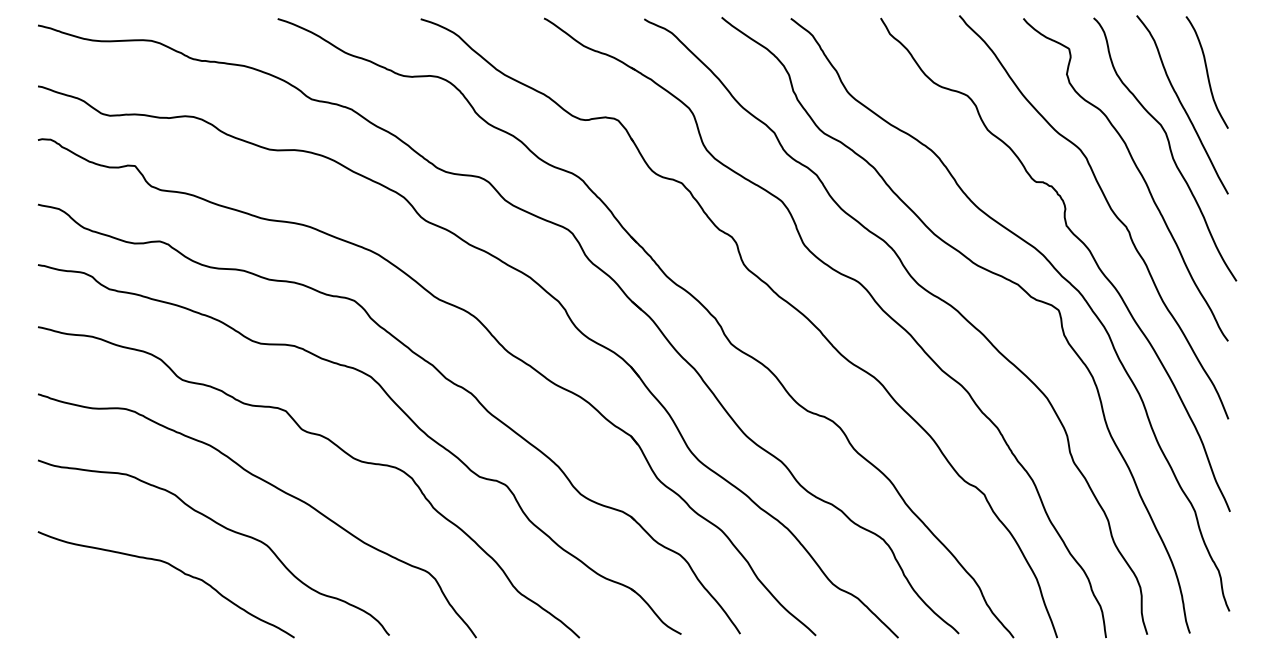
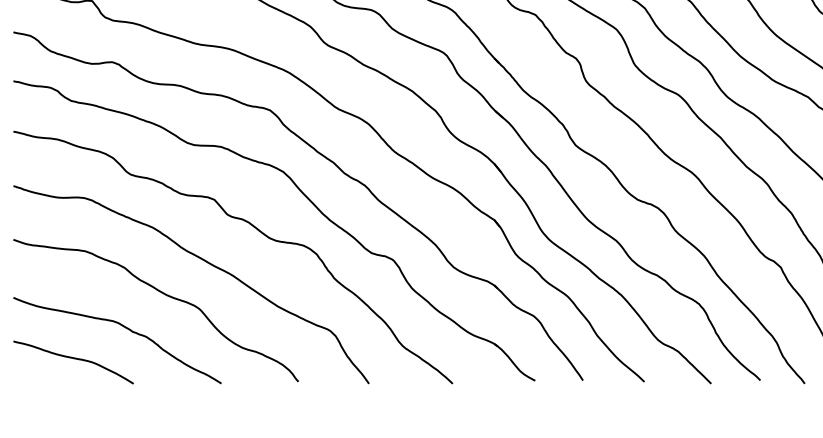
curve: (111, 607) -> (73, 359), added

